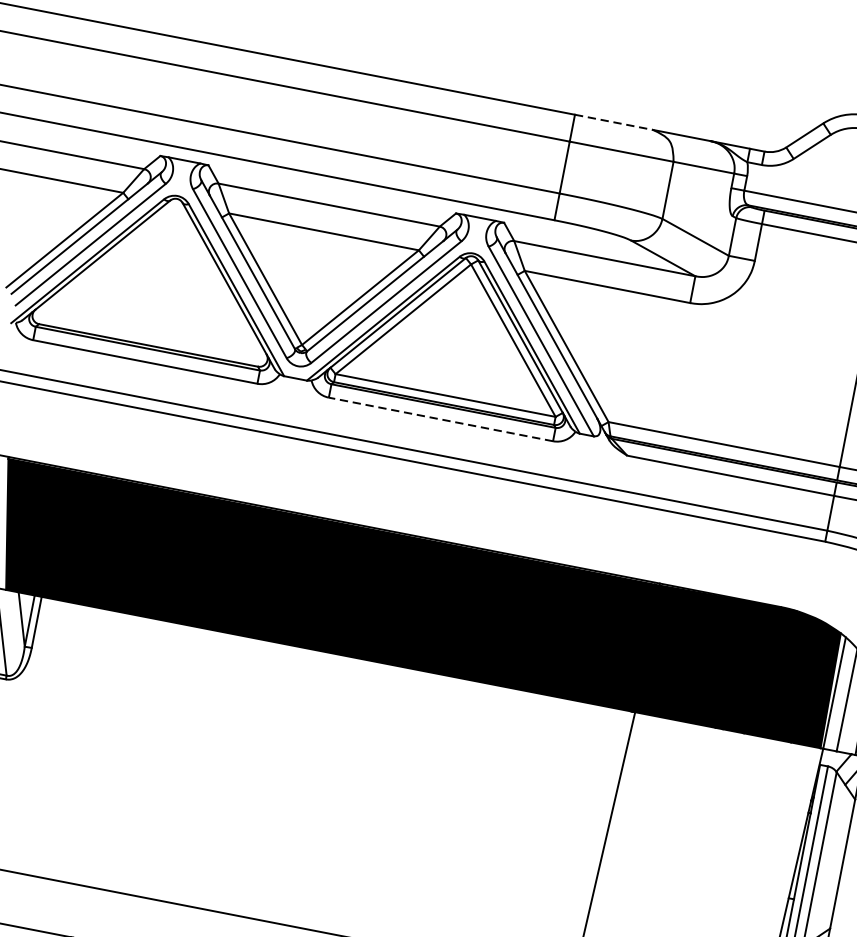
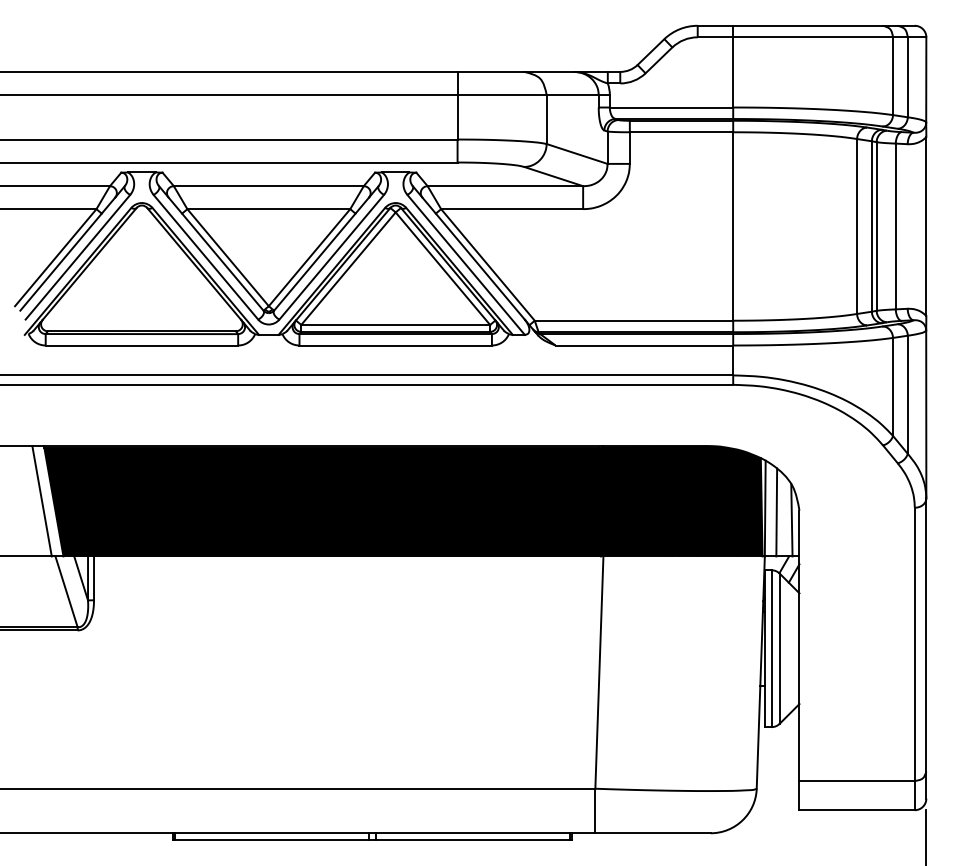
line: (614, 121) -> (491, 71), dashed -> solid
line: (440, 419) -> (395, 345), dashed -> solid

